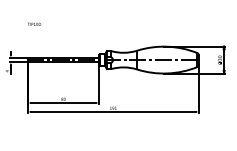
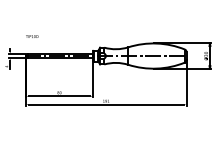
text: (34, 24) -> (32, 36), moved

